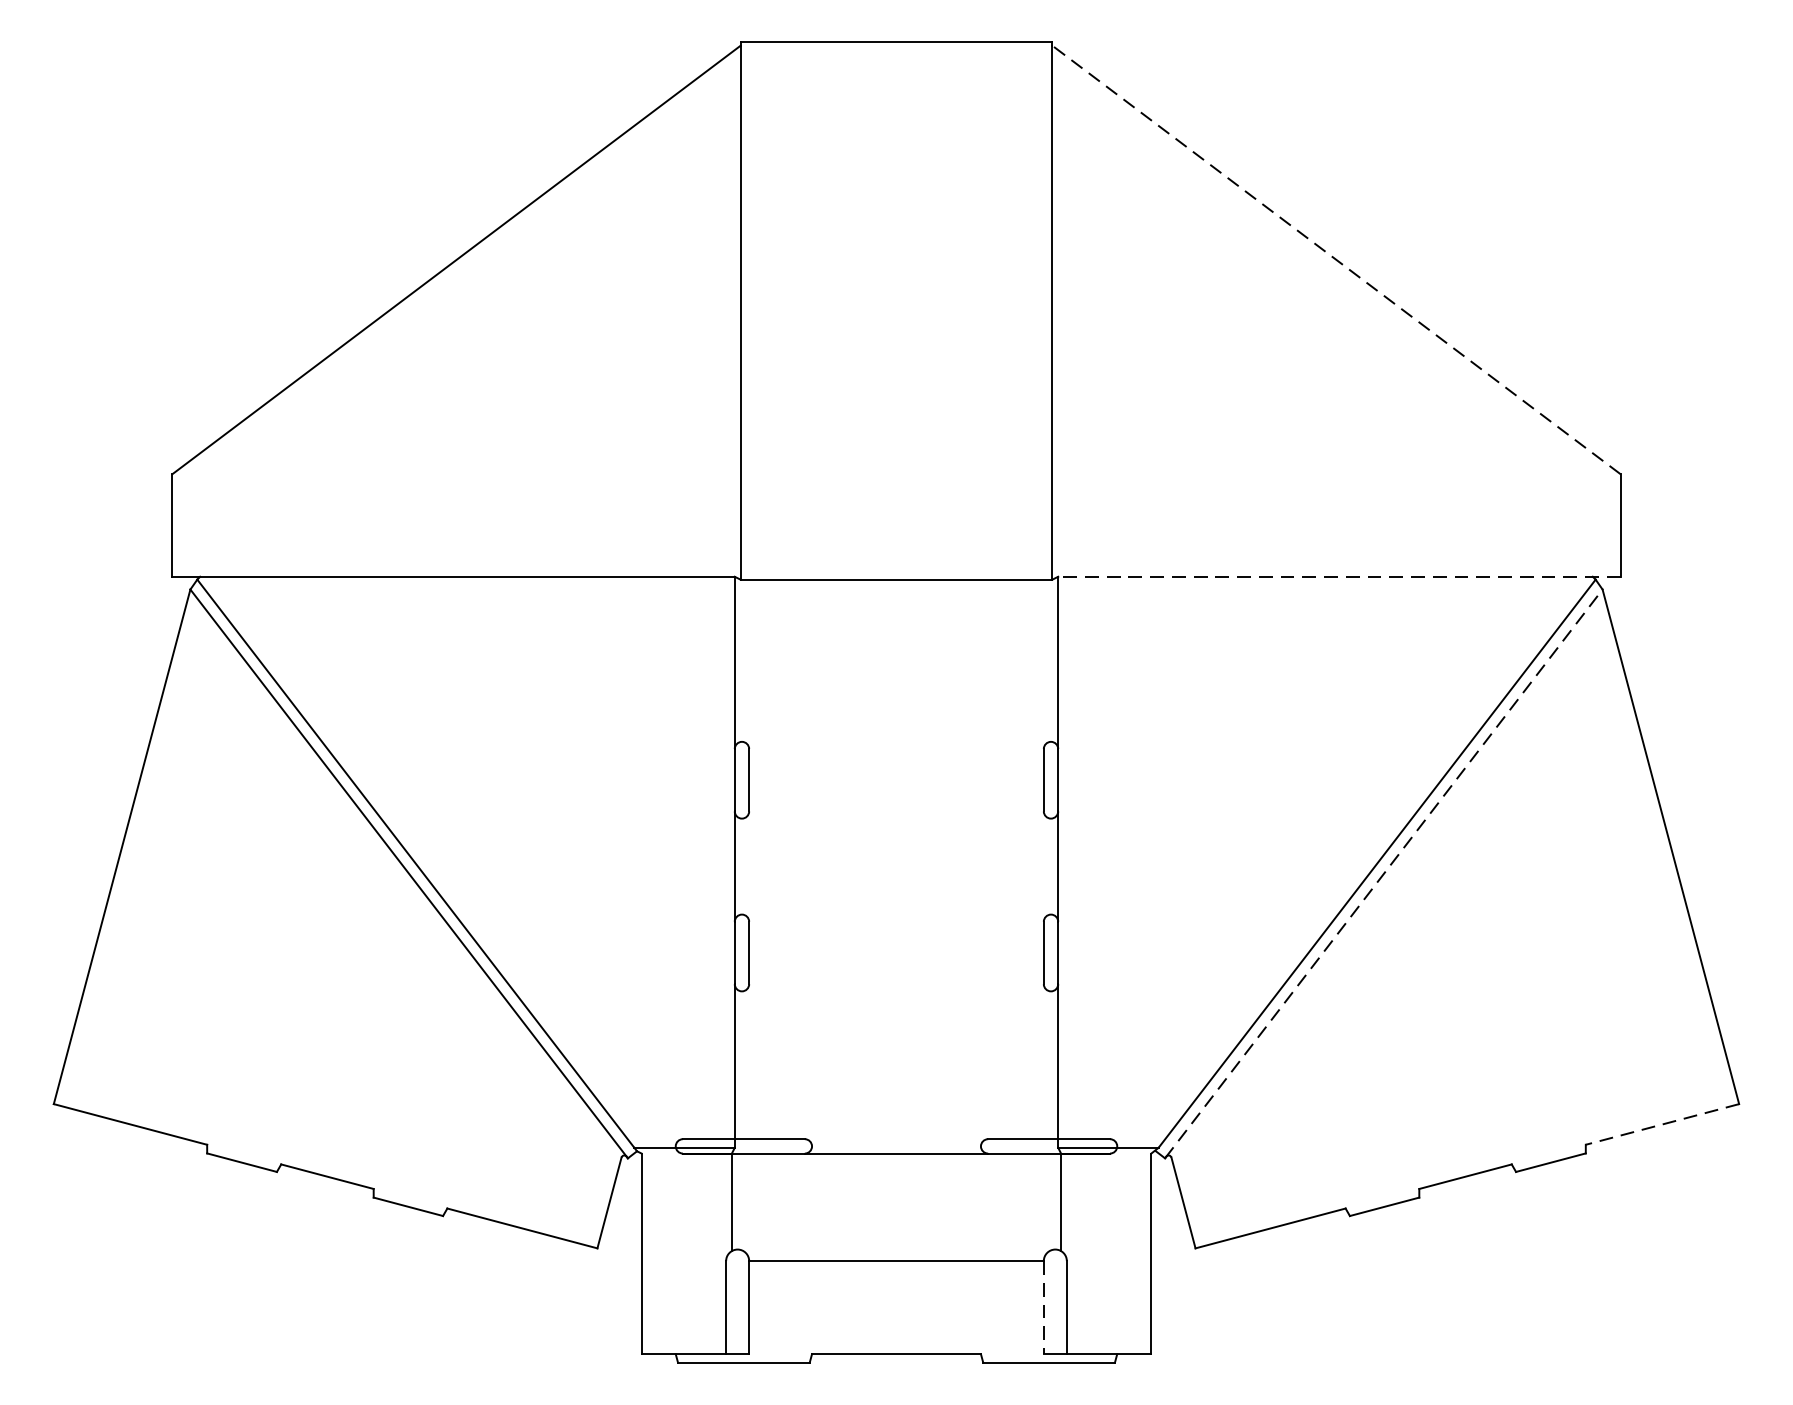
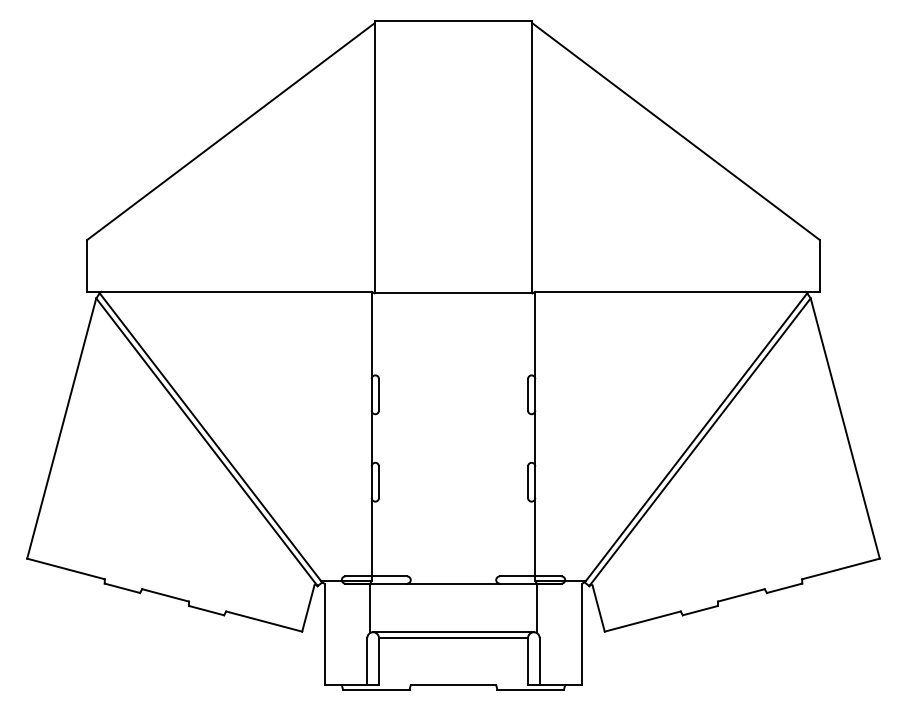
line: (1337, 259) -> (676, 131), dashed -> solid
line: (1339, 575) -> (677, 291), dashed -> solid
line: (1384, 874) -> (700, 442), dashed -> solid
line: (1661, 1125) -> (840, 569), dashed -> solid
line: (896, 1250) -> (453, 632), added
line: (1044, 1307) -> (528, 661), dashed -> solid

